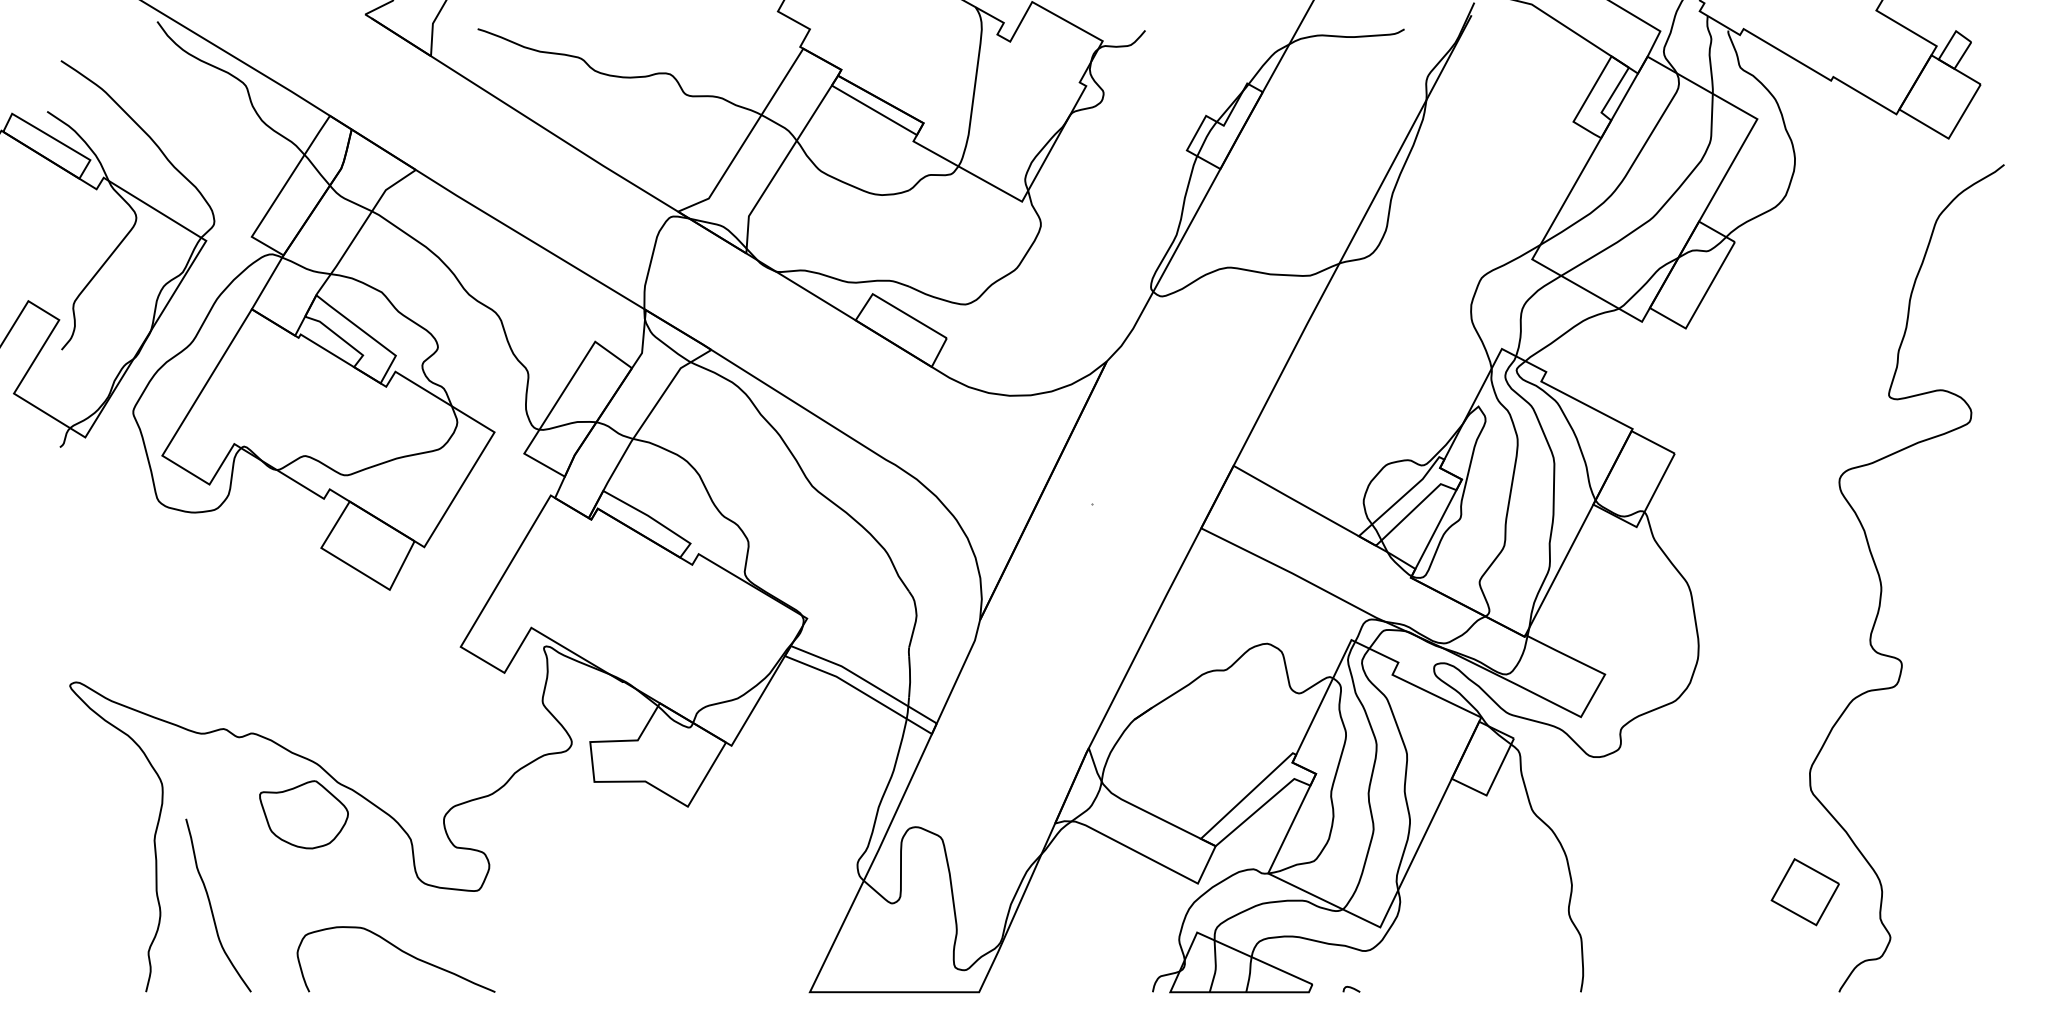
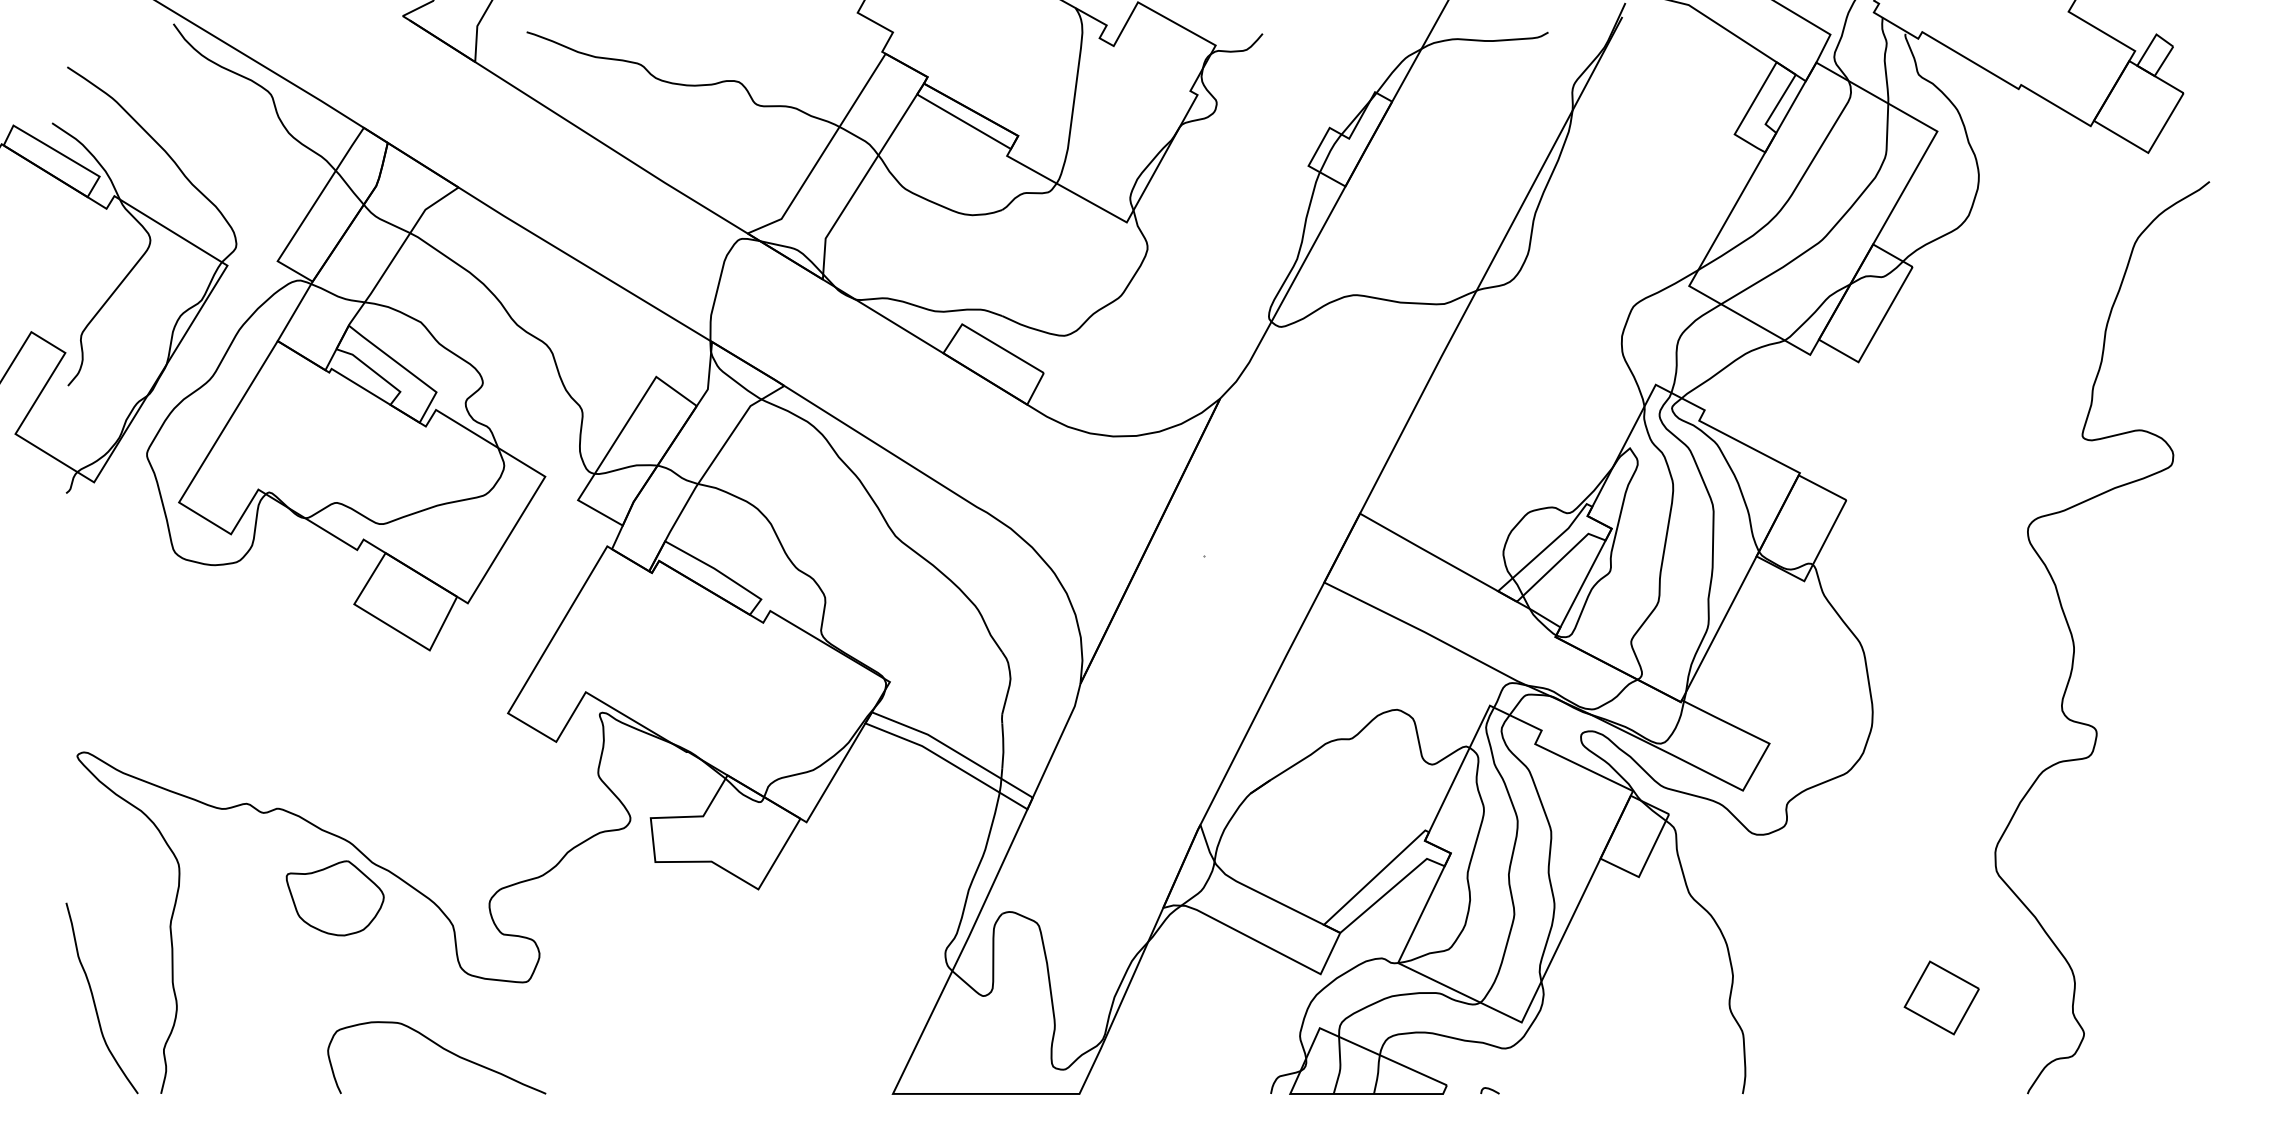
part: (1804, 892) -> (1940, 998), moved
curve: (212, 908) -> (95, 1001), moved

